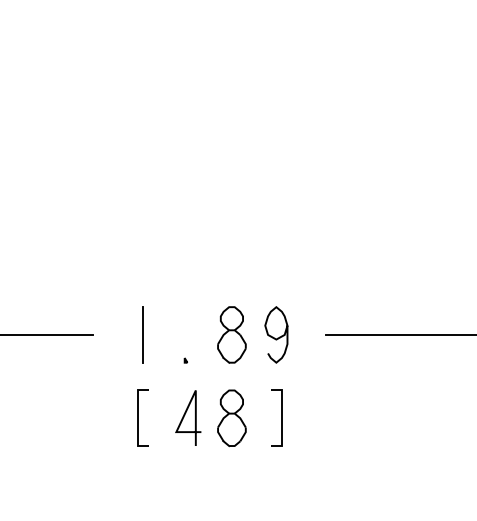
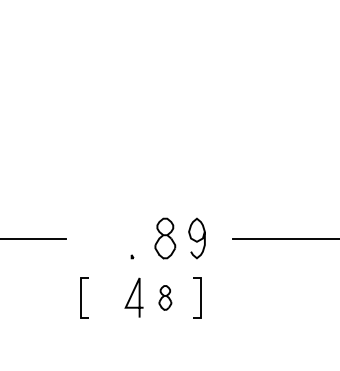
line: (143, 334) -> (102, 238), removed
line: (138, 417) -> (81, 297), moved
part: (232, 417) -> (165, 297), size x0.6

